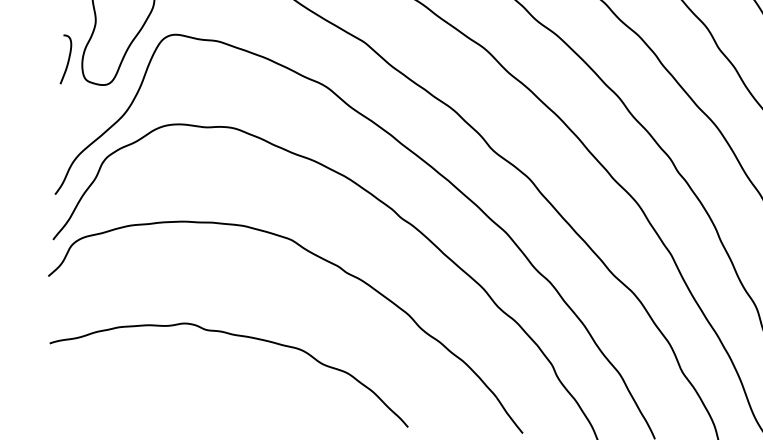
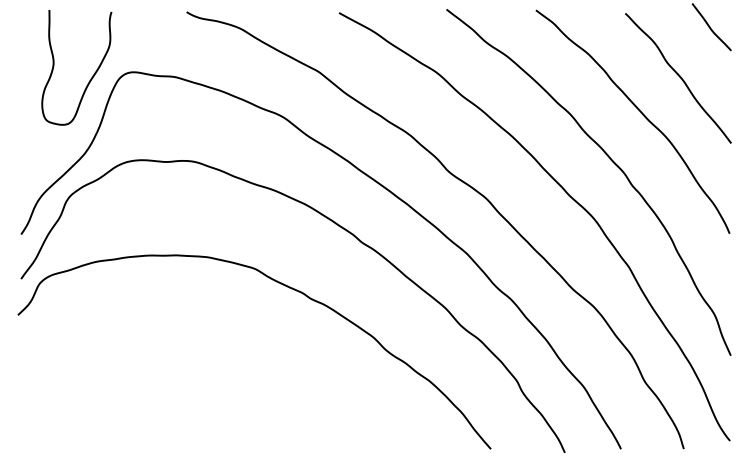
curve: (67, 60) -> (27, 102), removed
curve: (238, 336) -> (207, 366), removed

